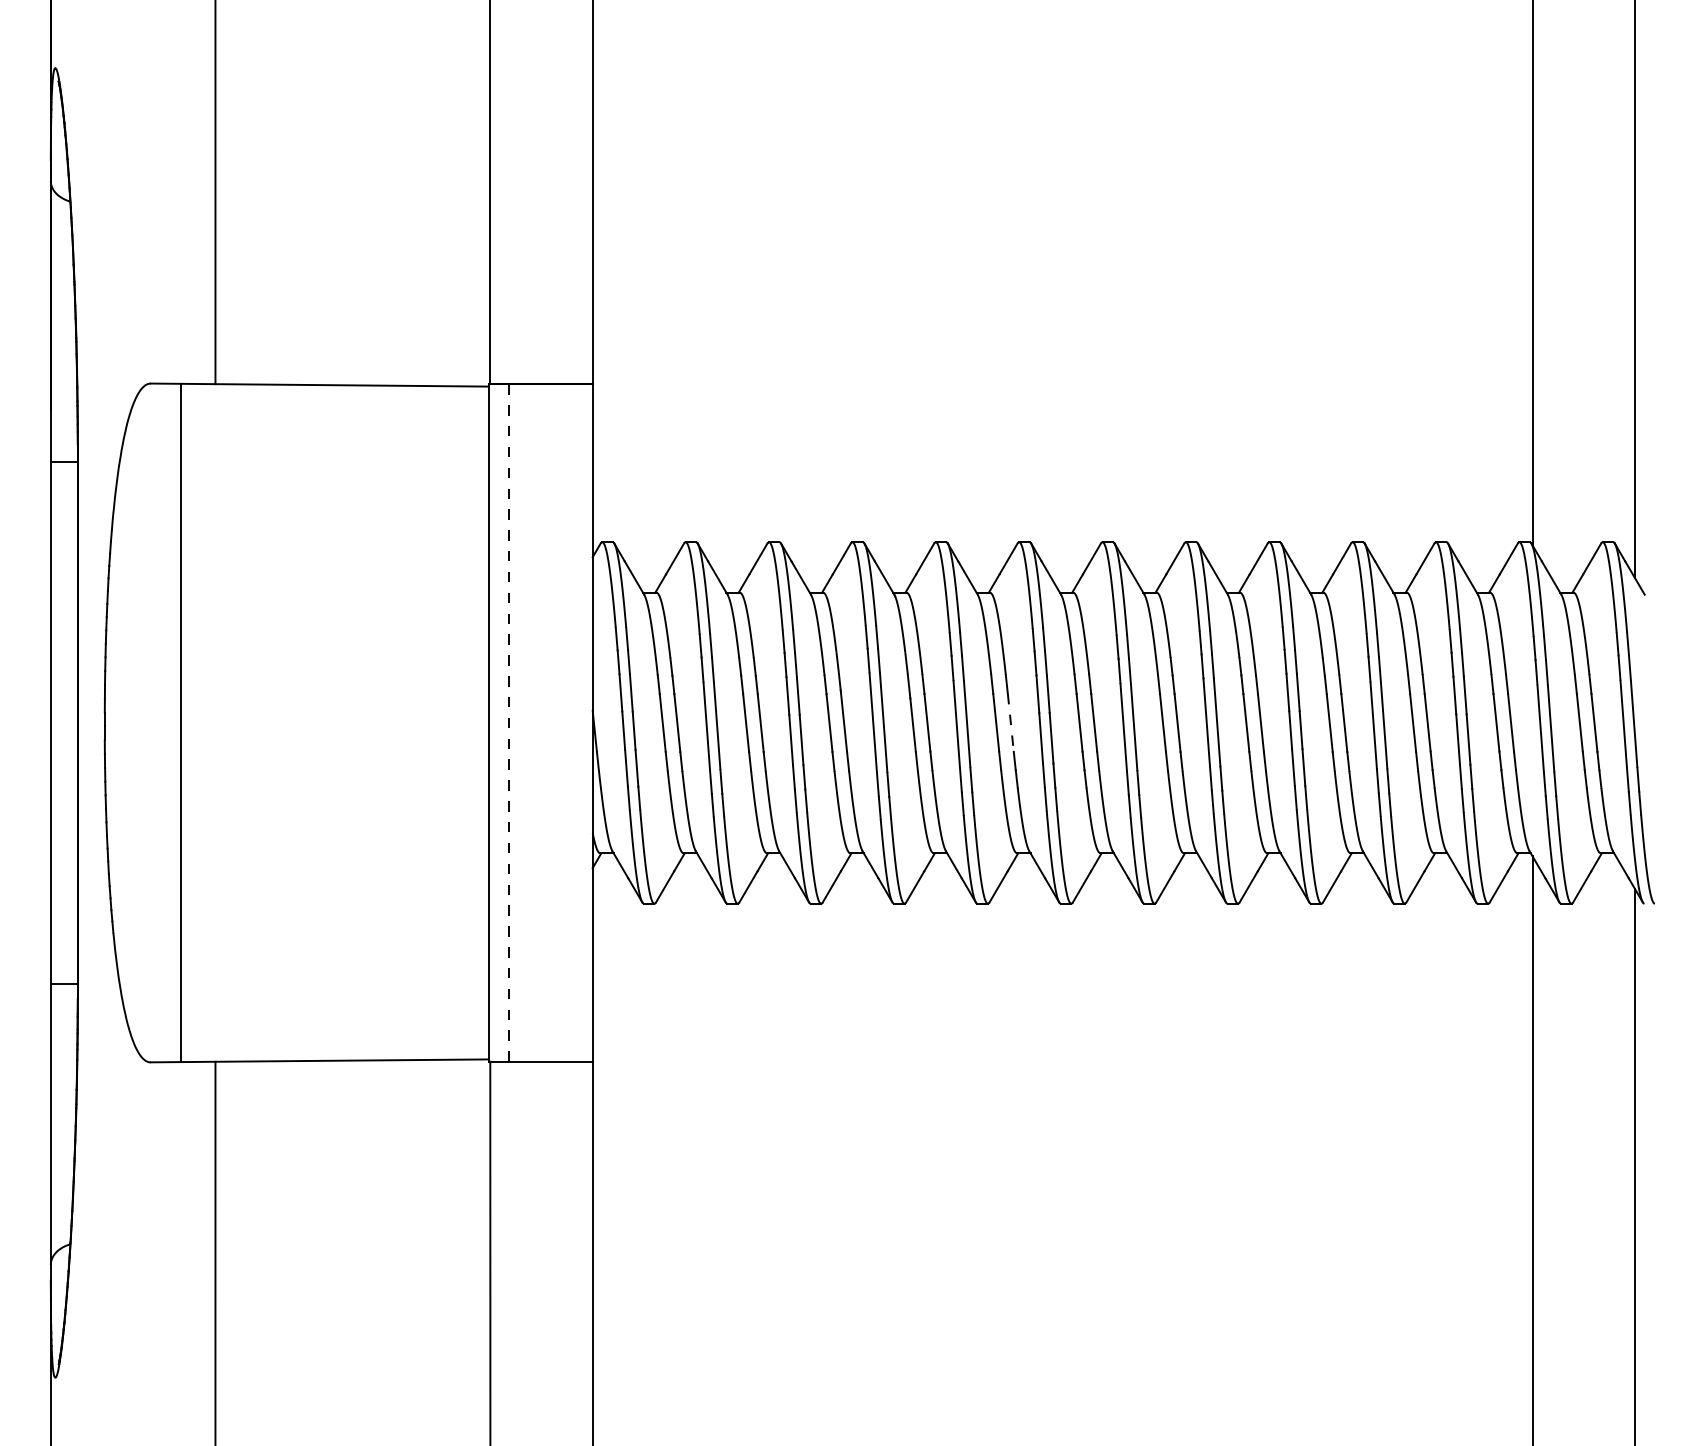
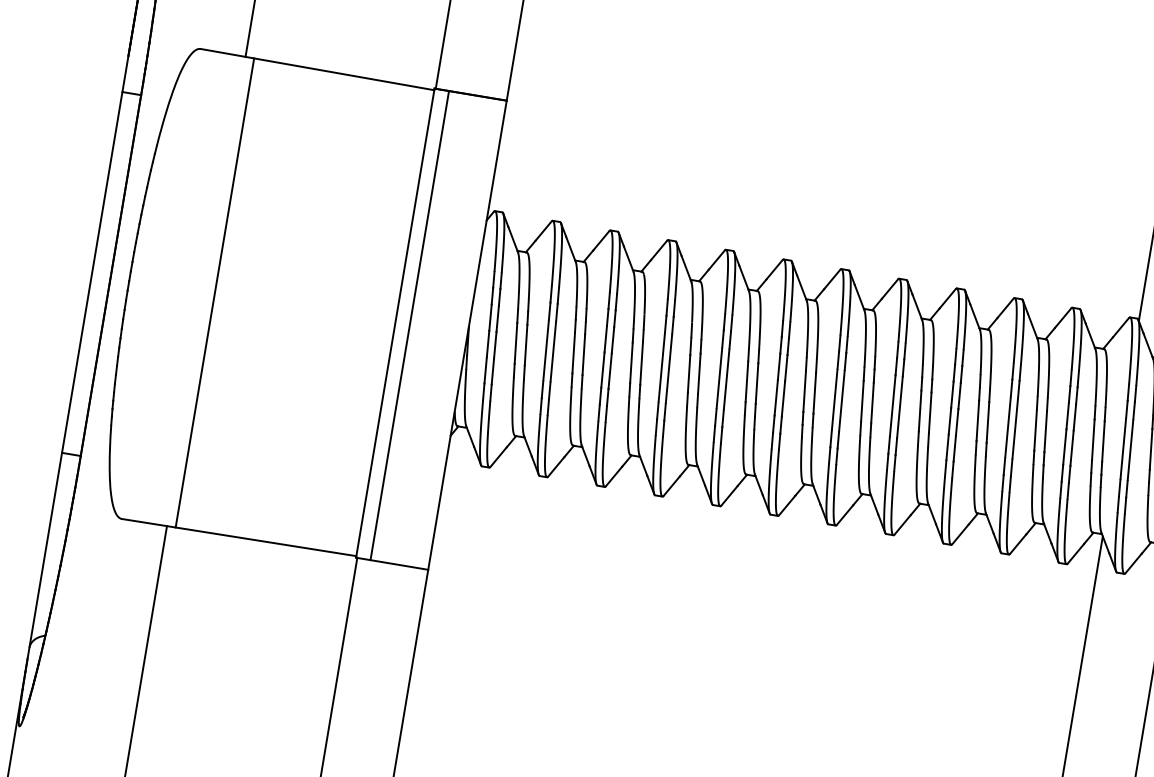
line: (180, 722) -> (214, 292), moved
line: (509, 723) -> (409, 325), dashed -> solid
line: (1010, 723) -> (756, 384), dashed -> solid

